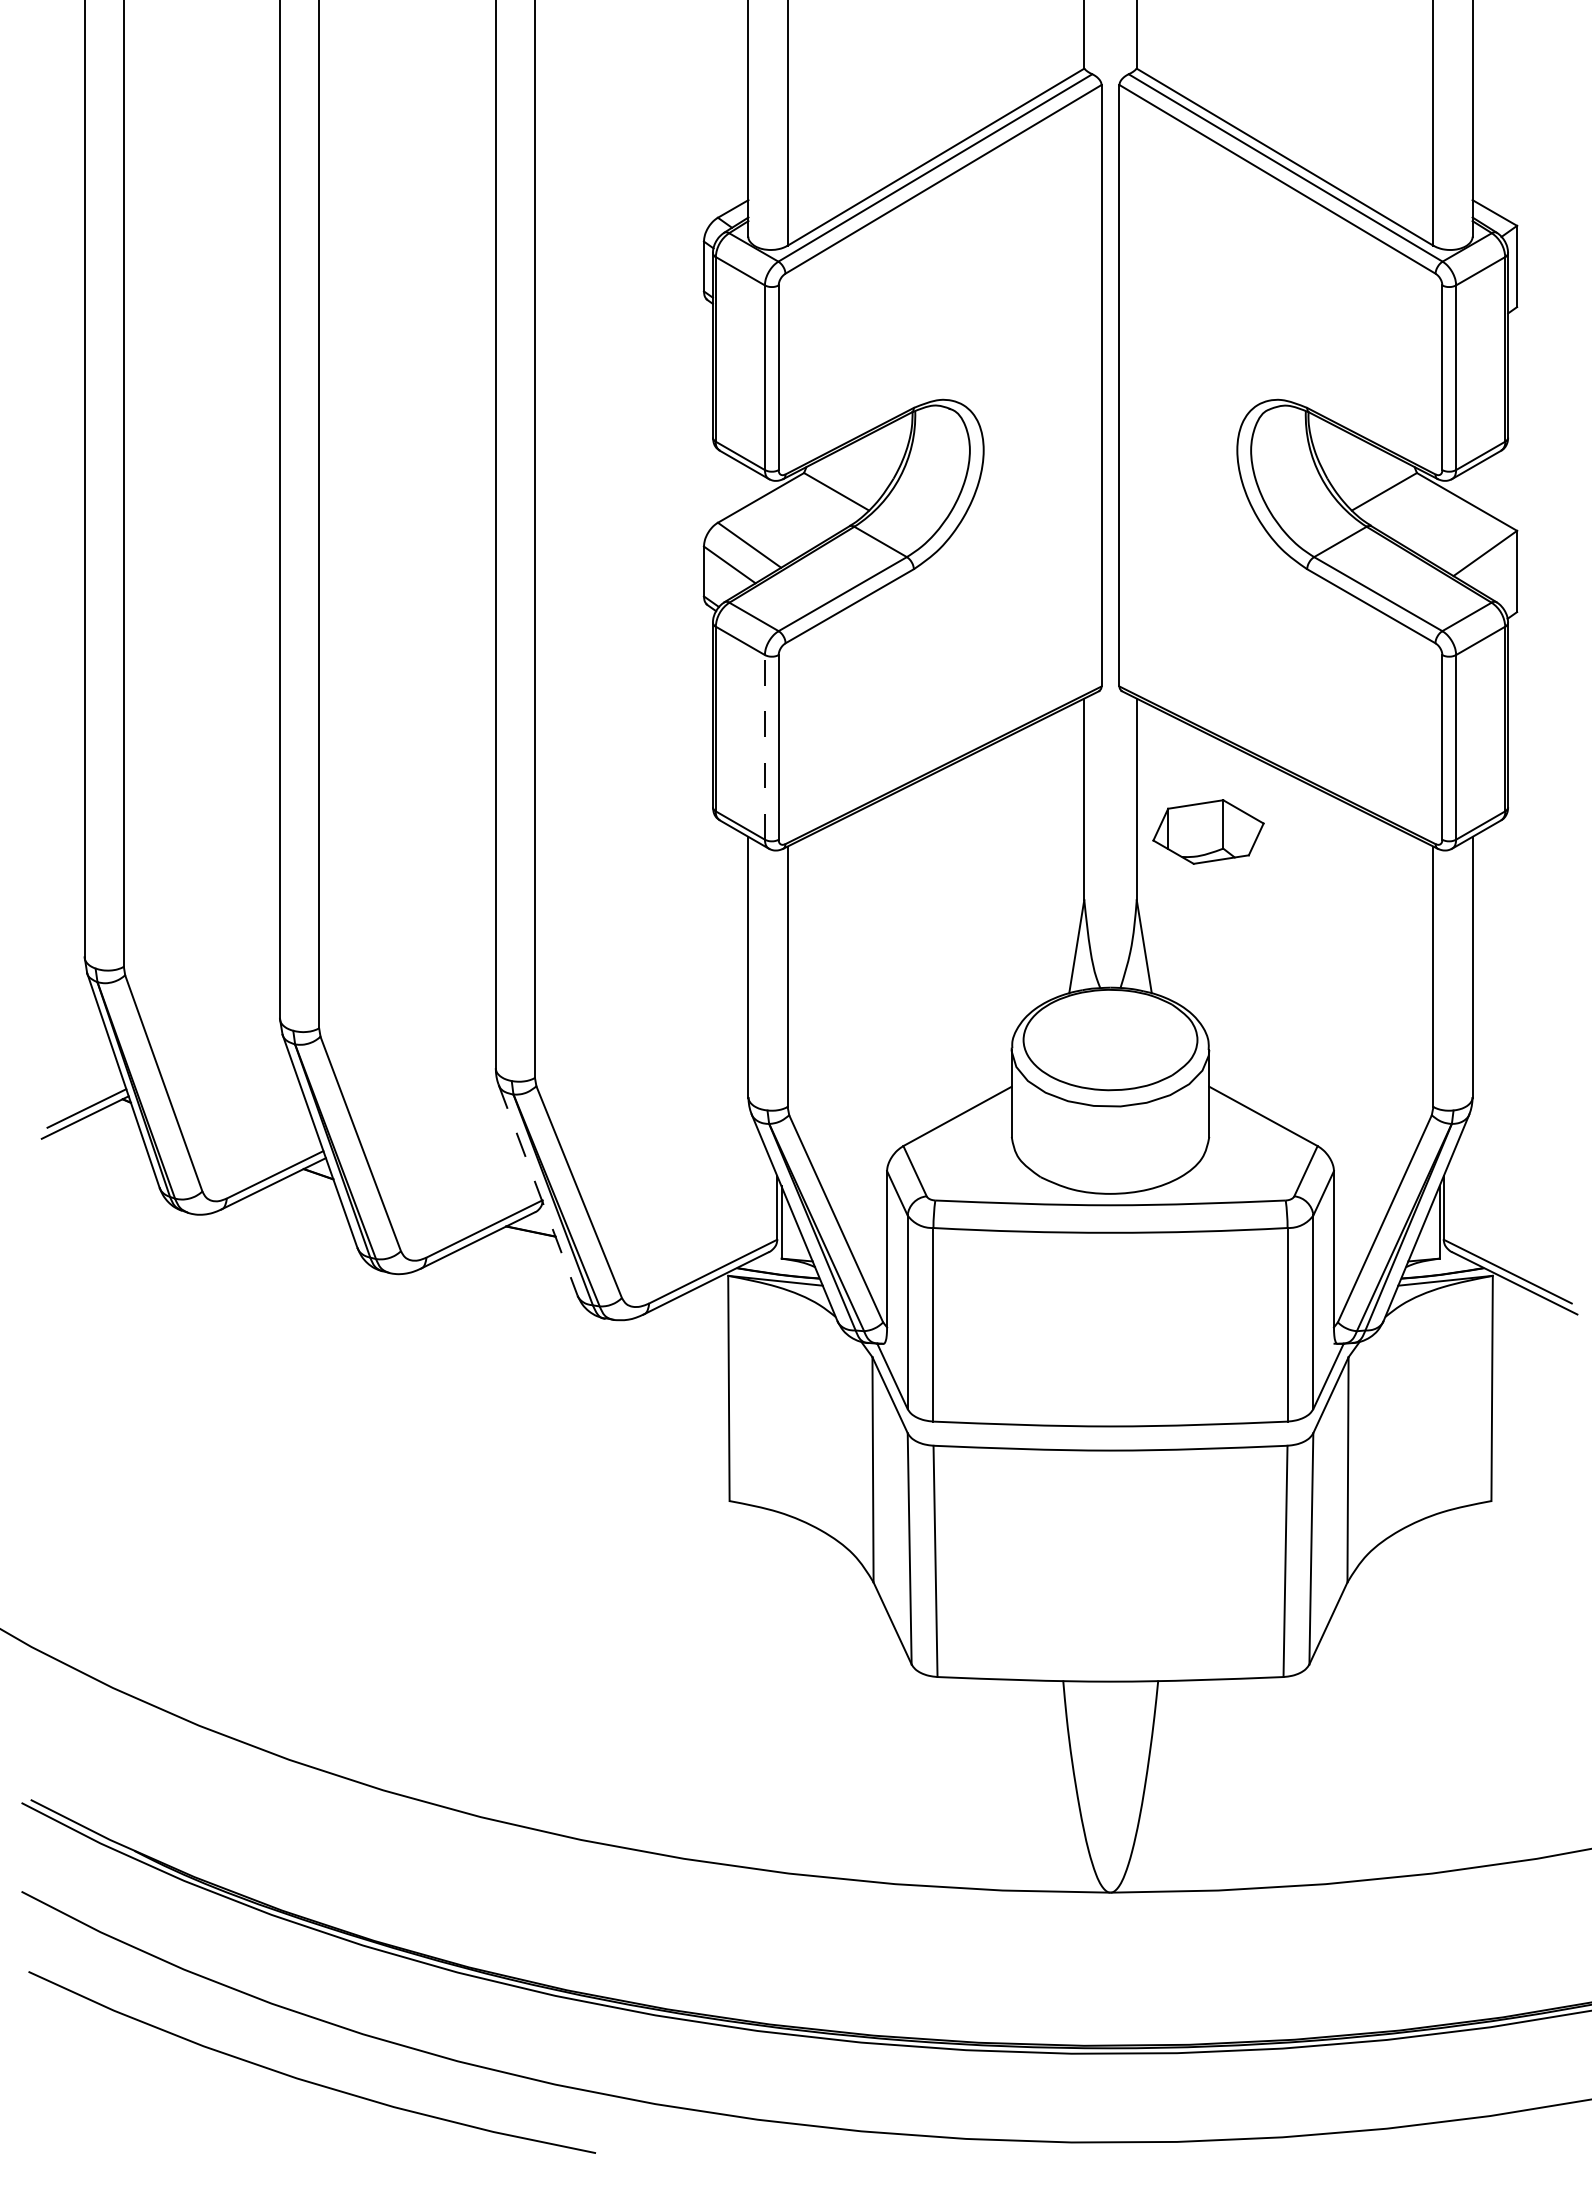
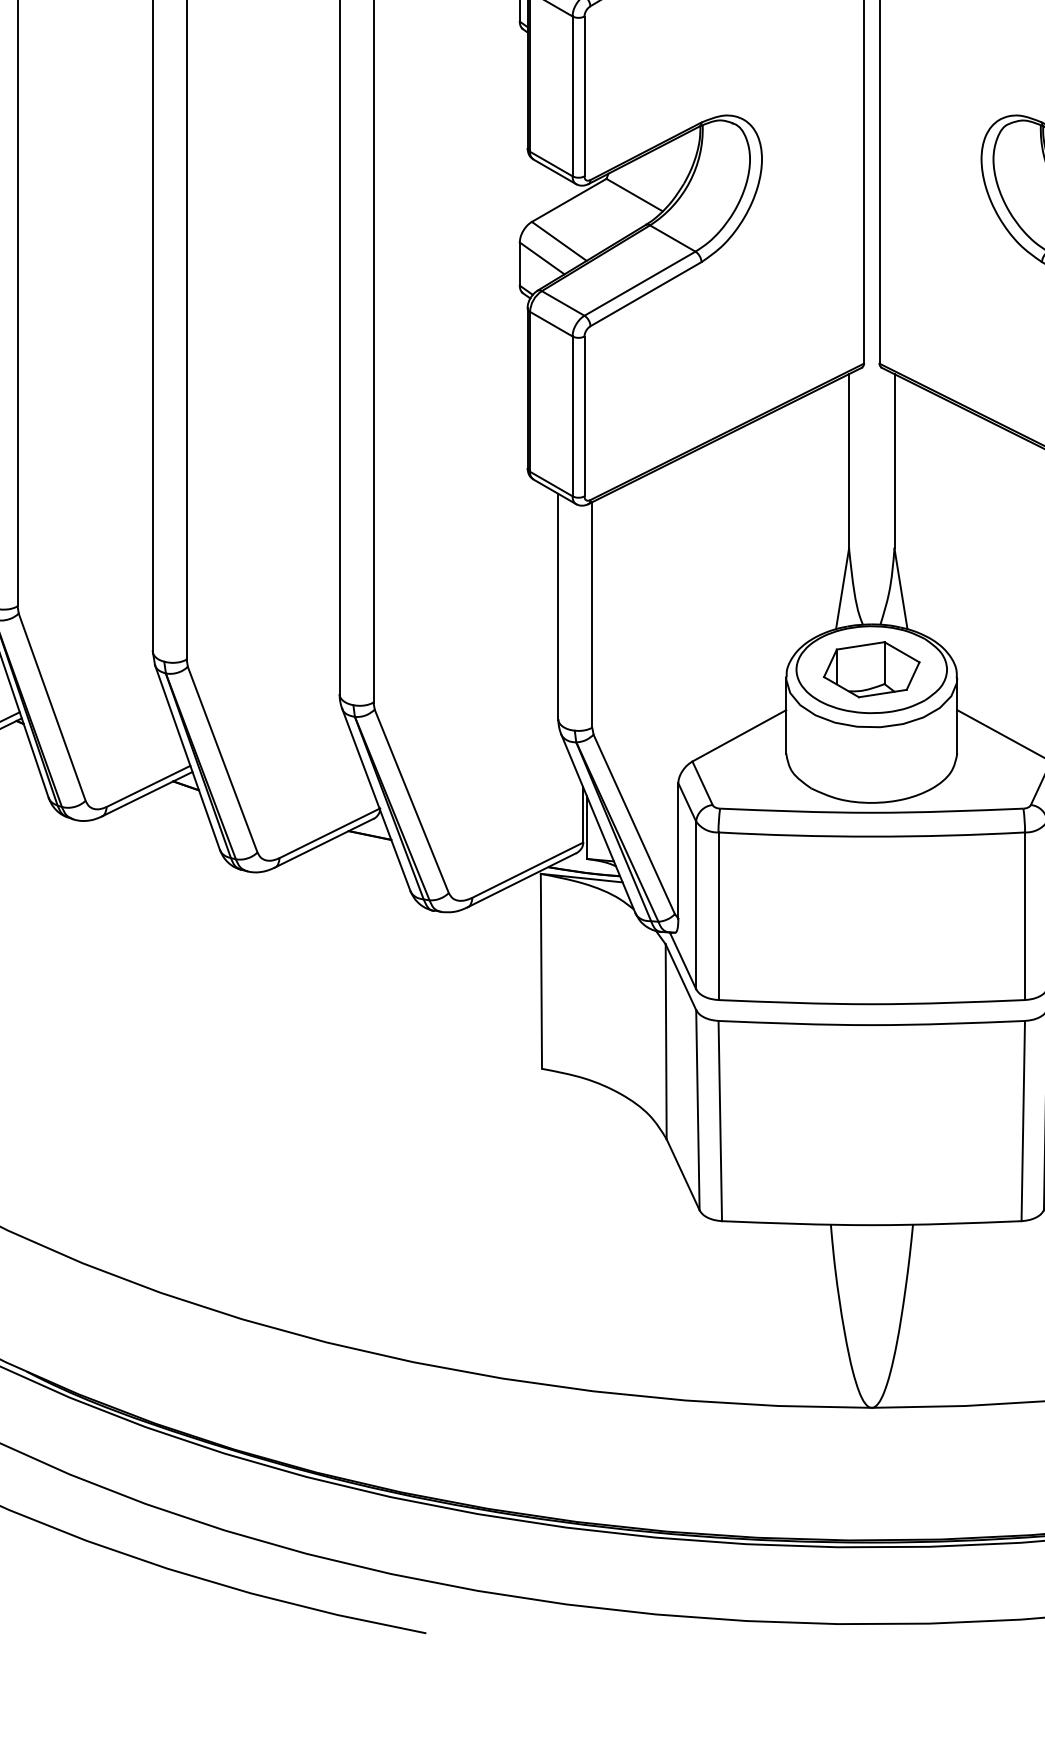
line: (764, 746) -> (572, 415), dashed -> solid
part: (1208, 831) -> (871, 669), moved
line: (538, 1190) -> (376, 799), dashed -> solid

